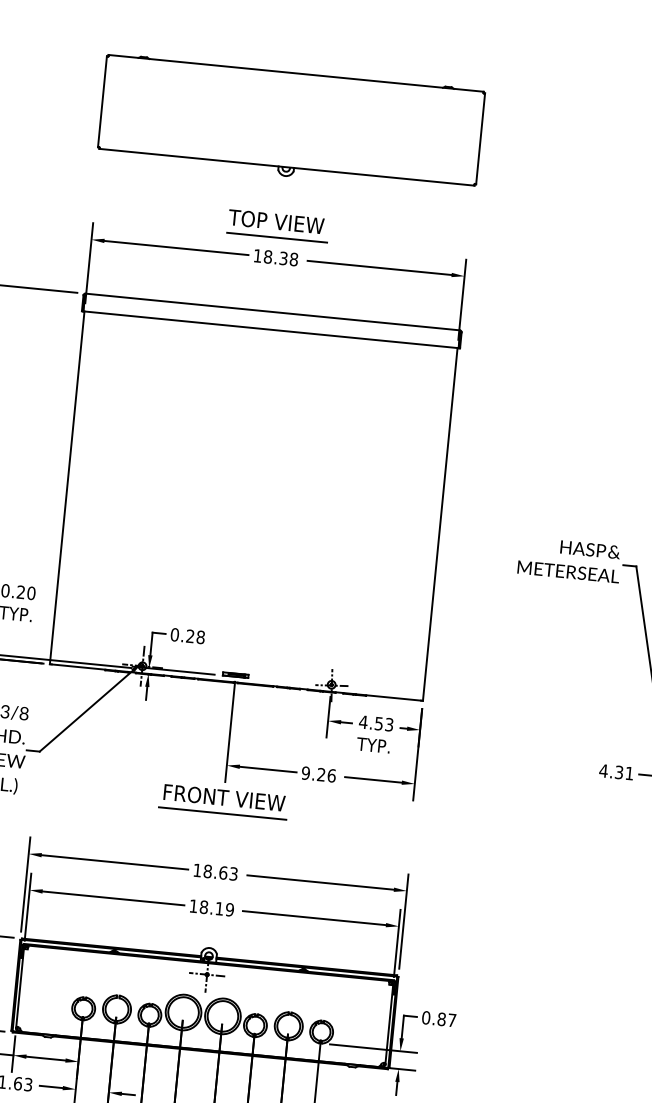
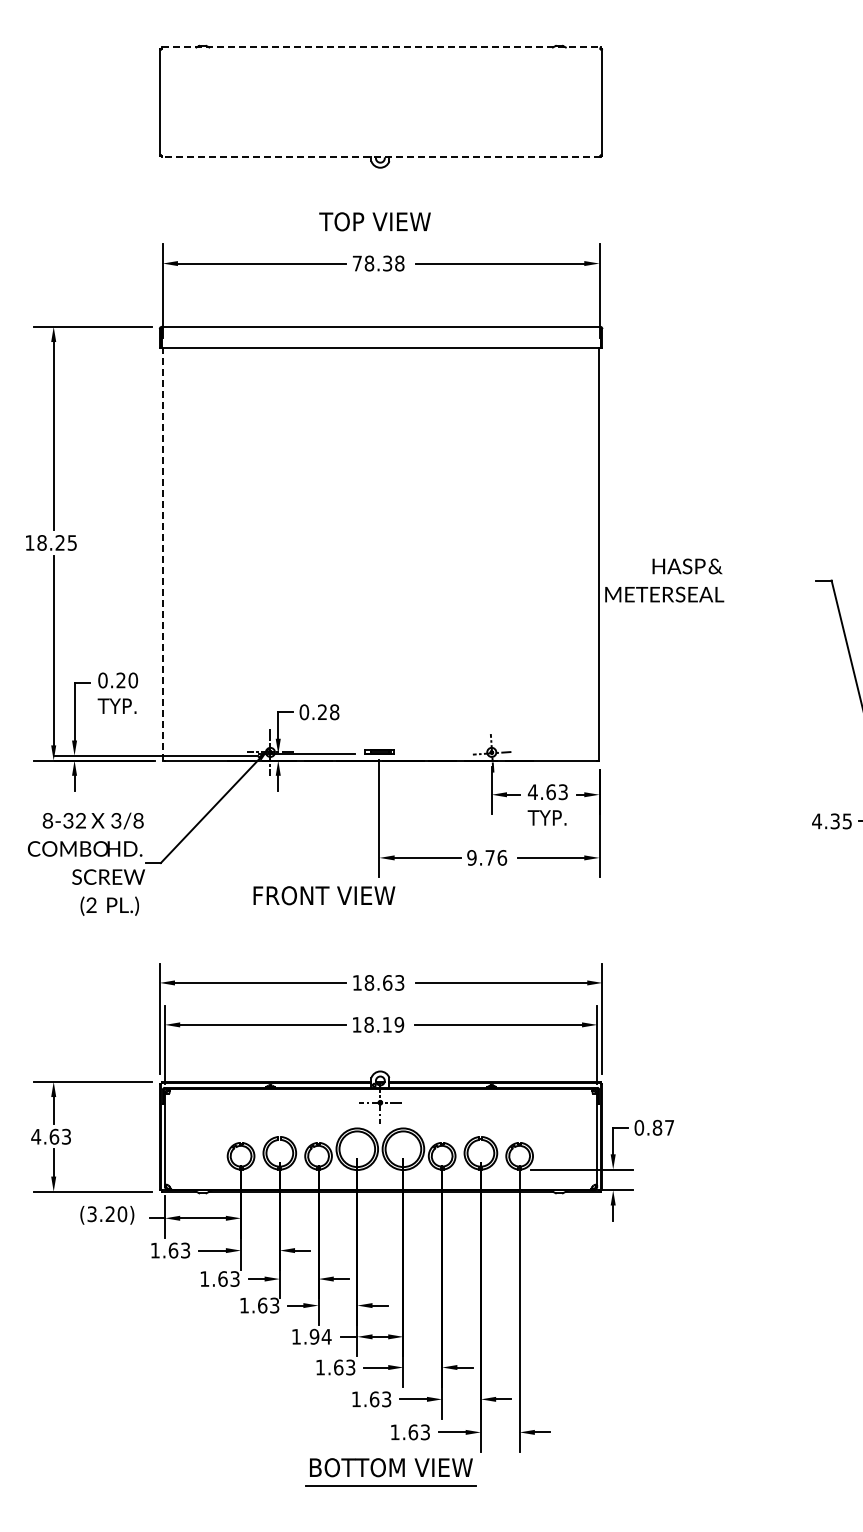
line: (296, 73) -> (381, 47), solid -> dashed
line: (287, 167) -> (381, 157), solid -> dashed
line: (276, 237) -> (377, 240), removed
text: (257, 255) -> (356, 263), 18.38 -> 78.38
line: (67, 487) -> (162, 553), solid -> dashed
text: (569, 559) -> (664, 580), moved
text: (378, 723) -> (550, 792), 4.53 -> 4.63
text: (628, 773) -> (846, 821), 4.31 -> 4.35
text: (320, 774) -> (489, 857), 9.26 -> 9.76
text: (224, 797) -> (324, 895), moved
line: (222, 813) -> (379, 914), removed

